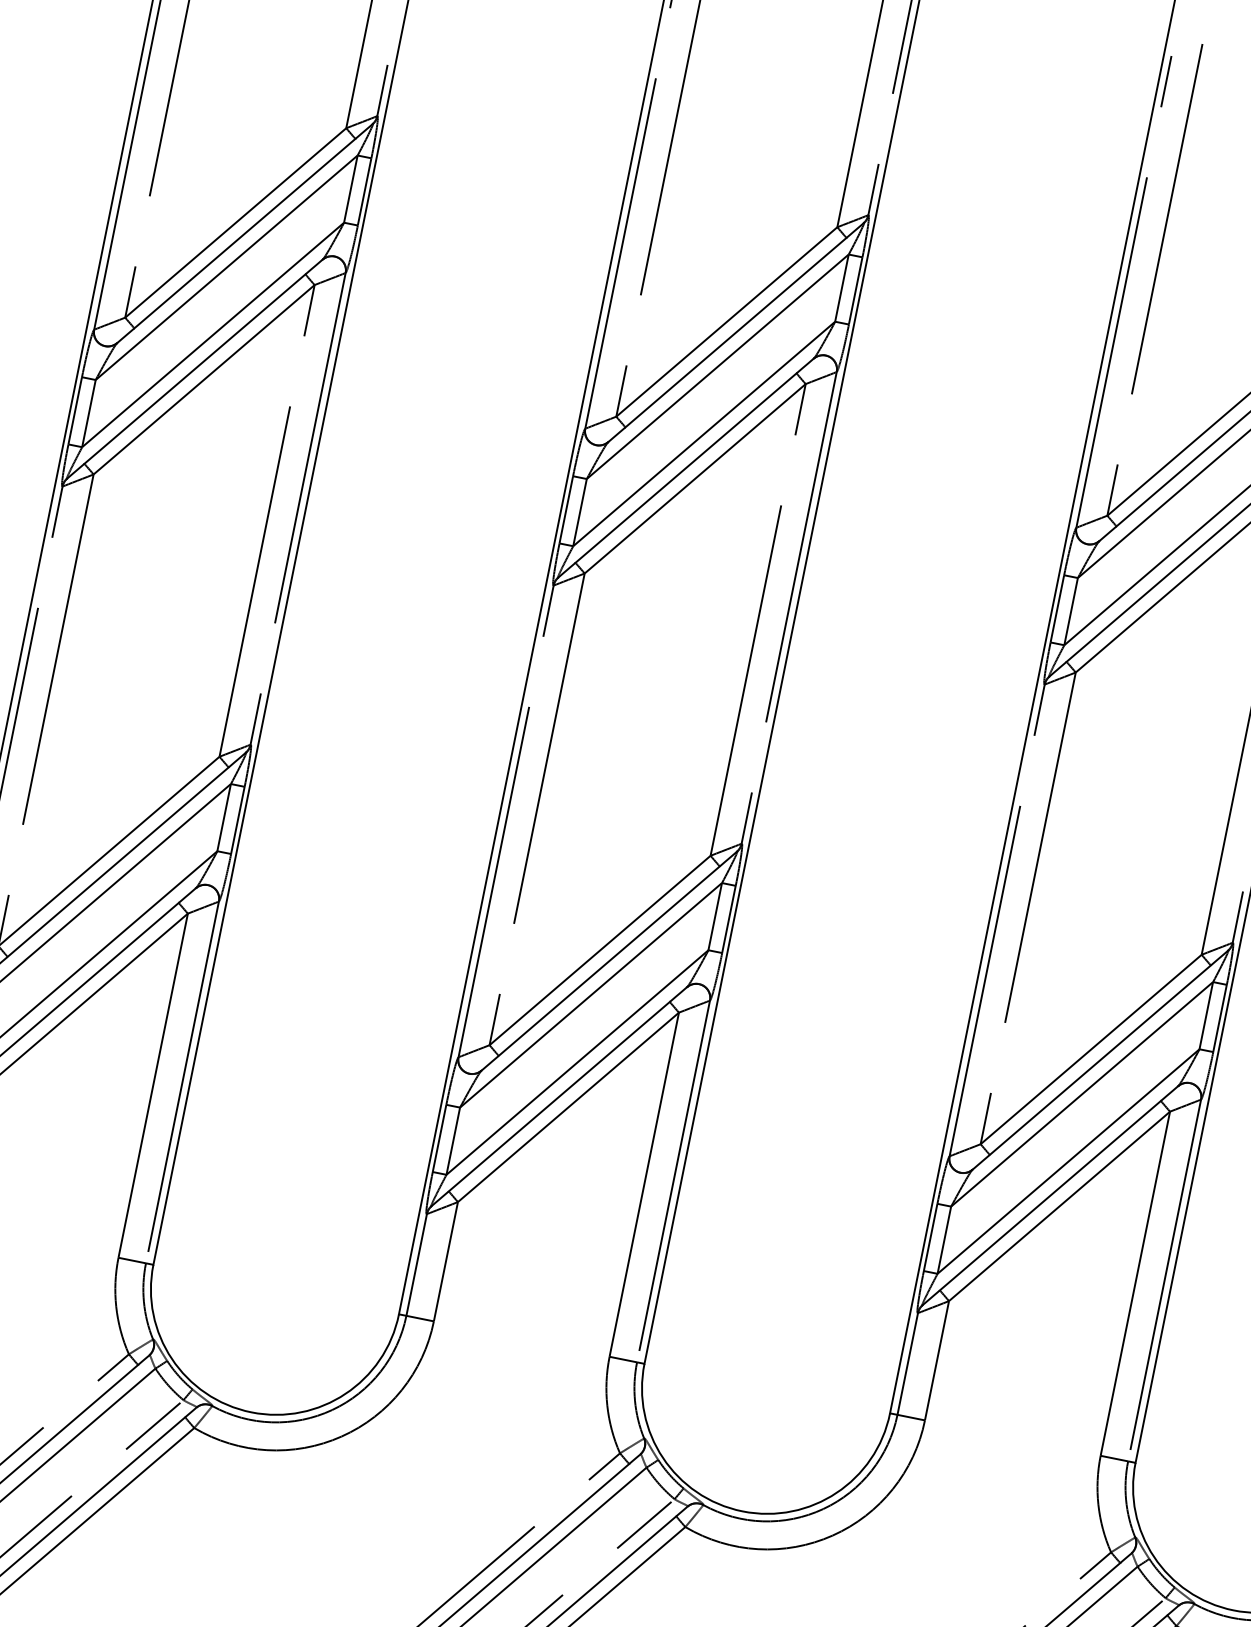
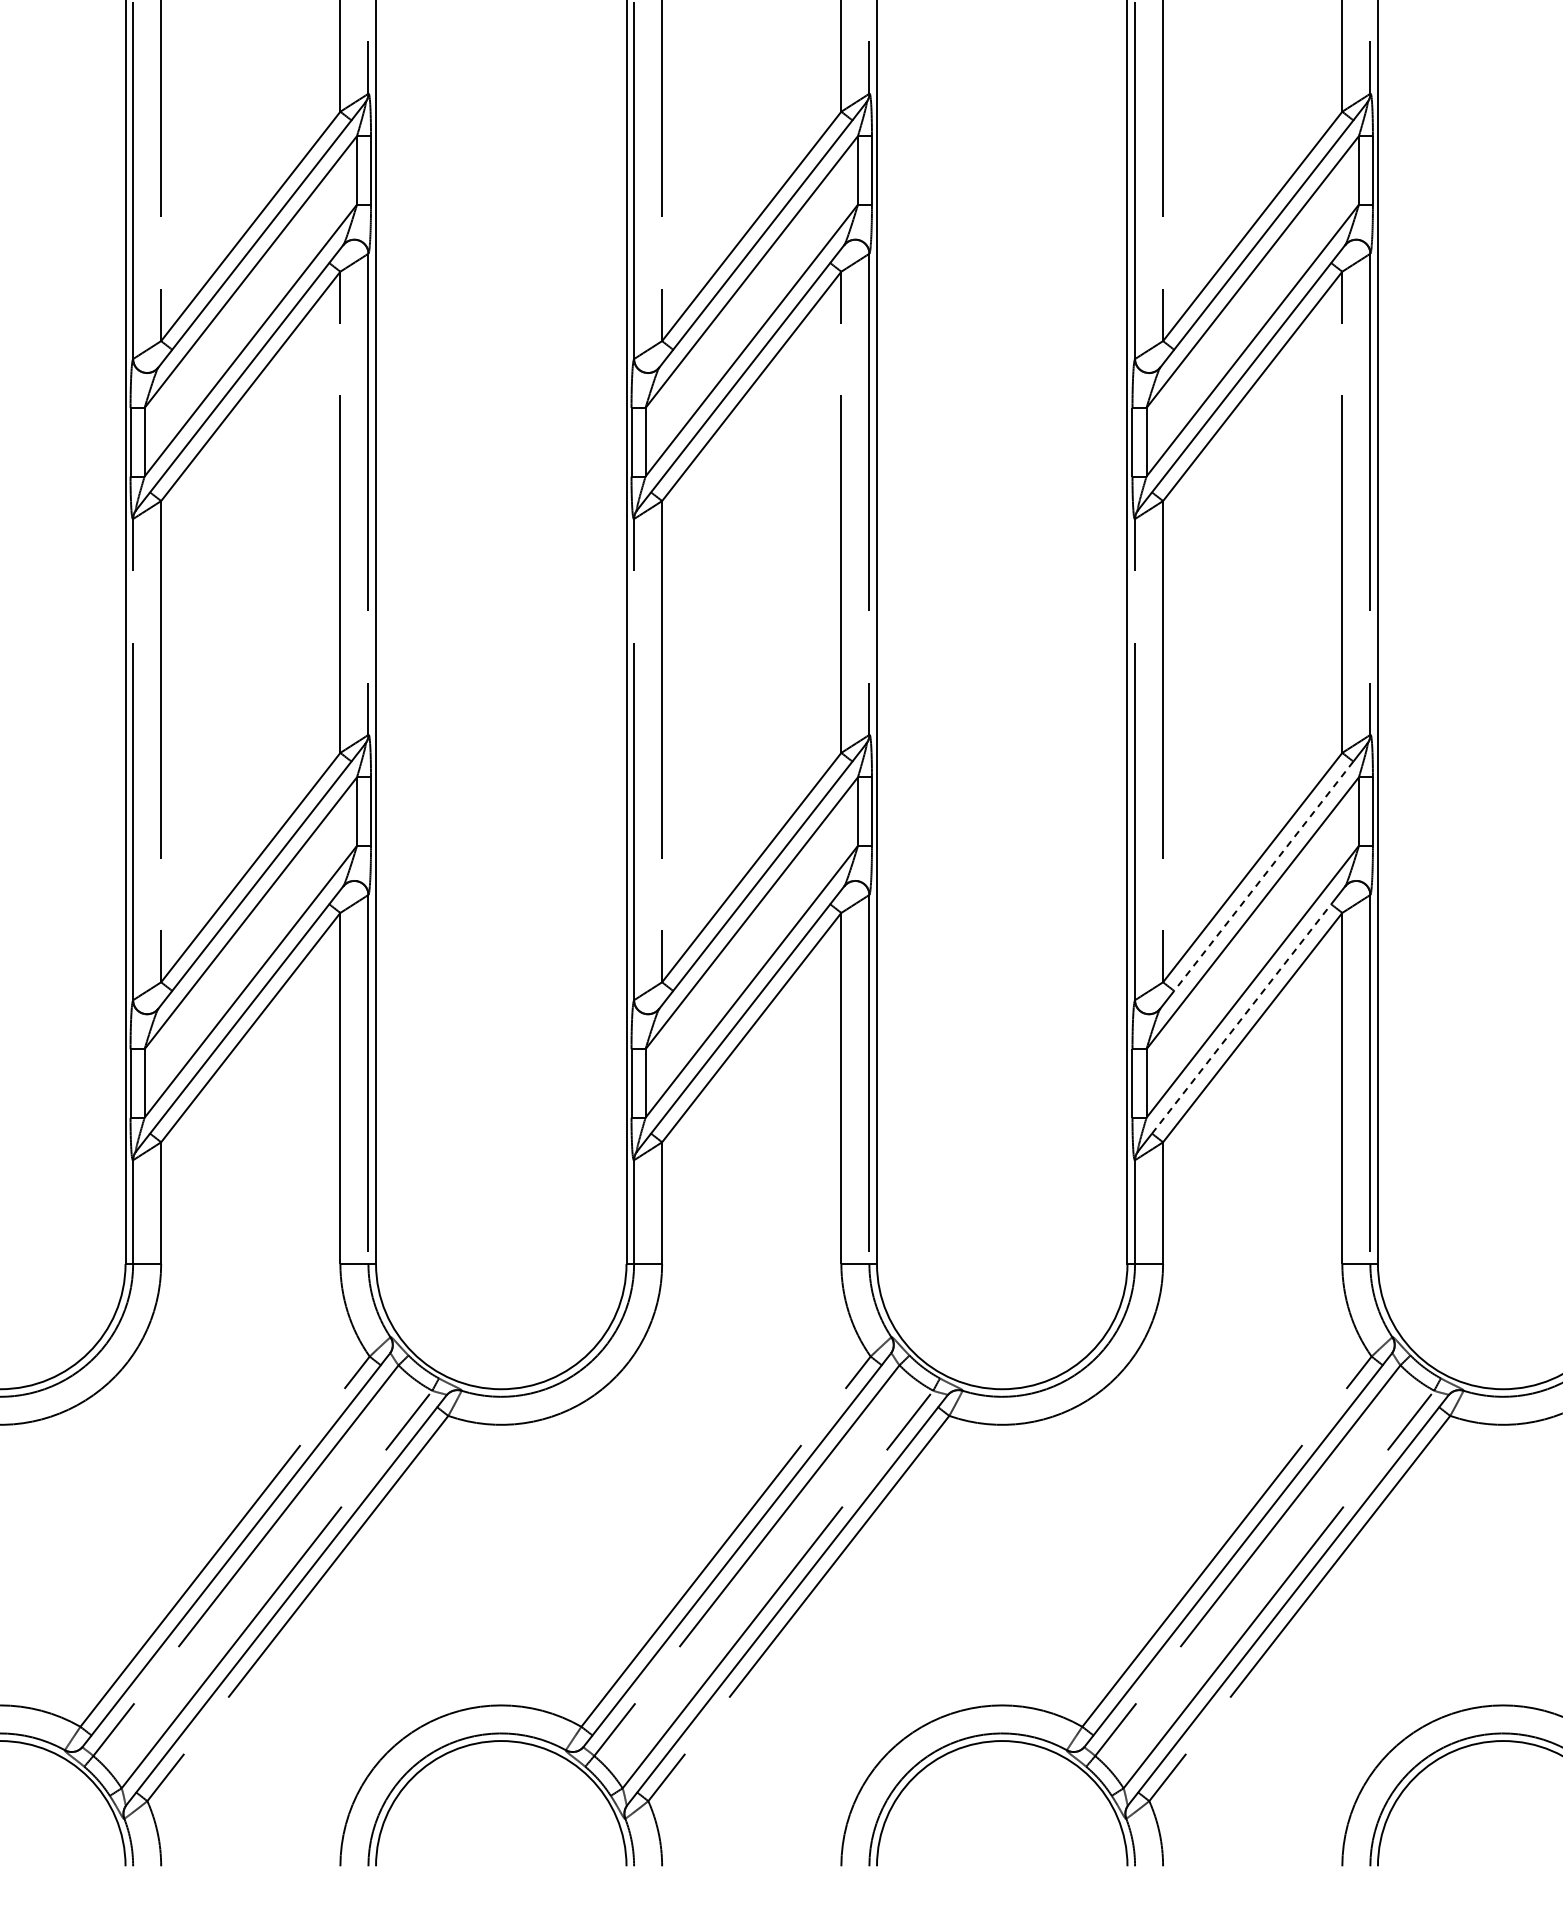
line: (1099, 1060) -> (1263, 876), solid -> dashed
line: (1050, 1195) -> (1241, 1018), solid -> dashed

